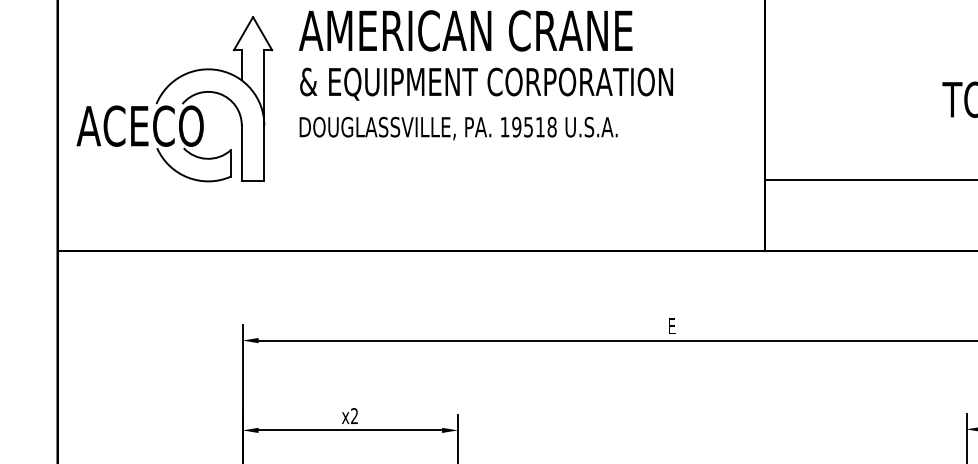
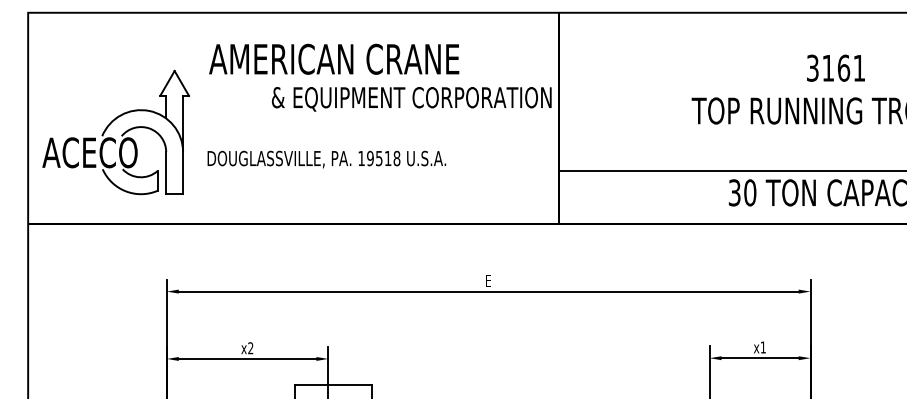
text: (486, 84) -> (411, 99), moved
part: (174, 99) -> (115, 132), moved
text: (458, 128) -> (326, 159), moved

